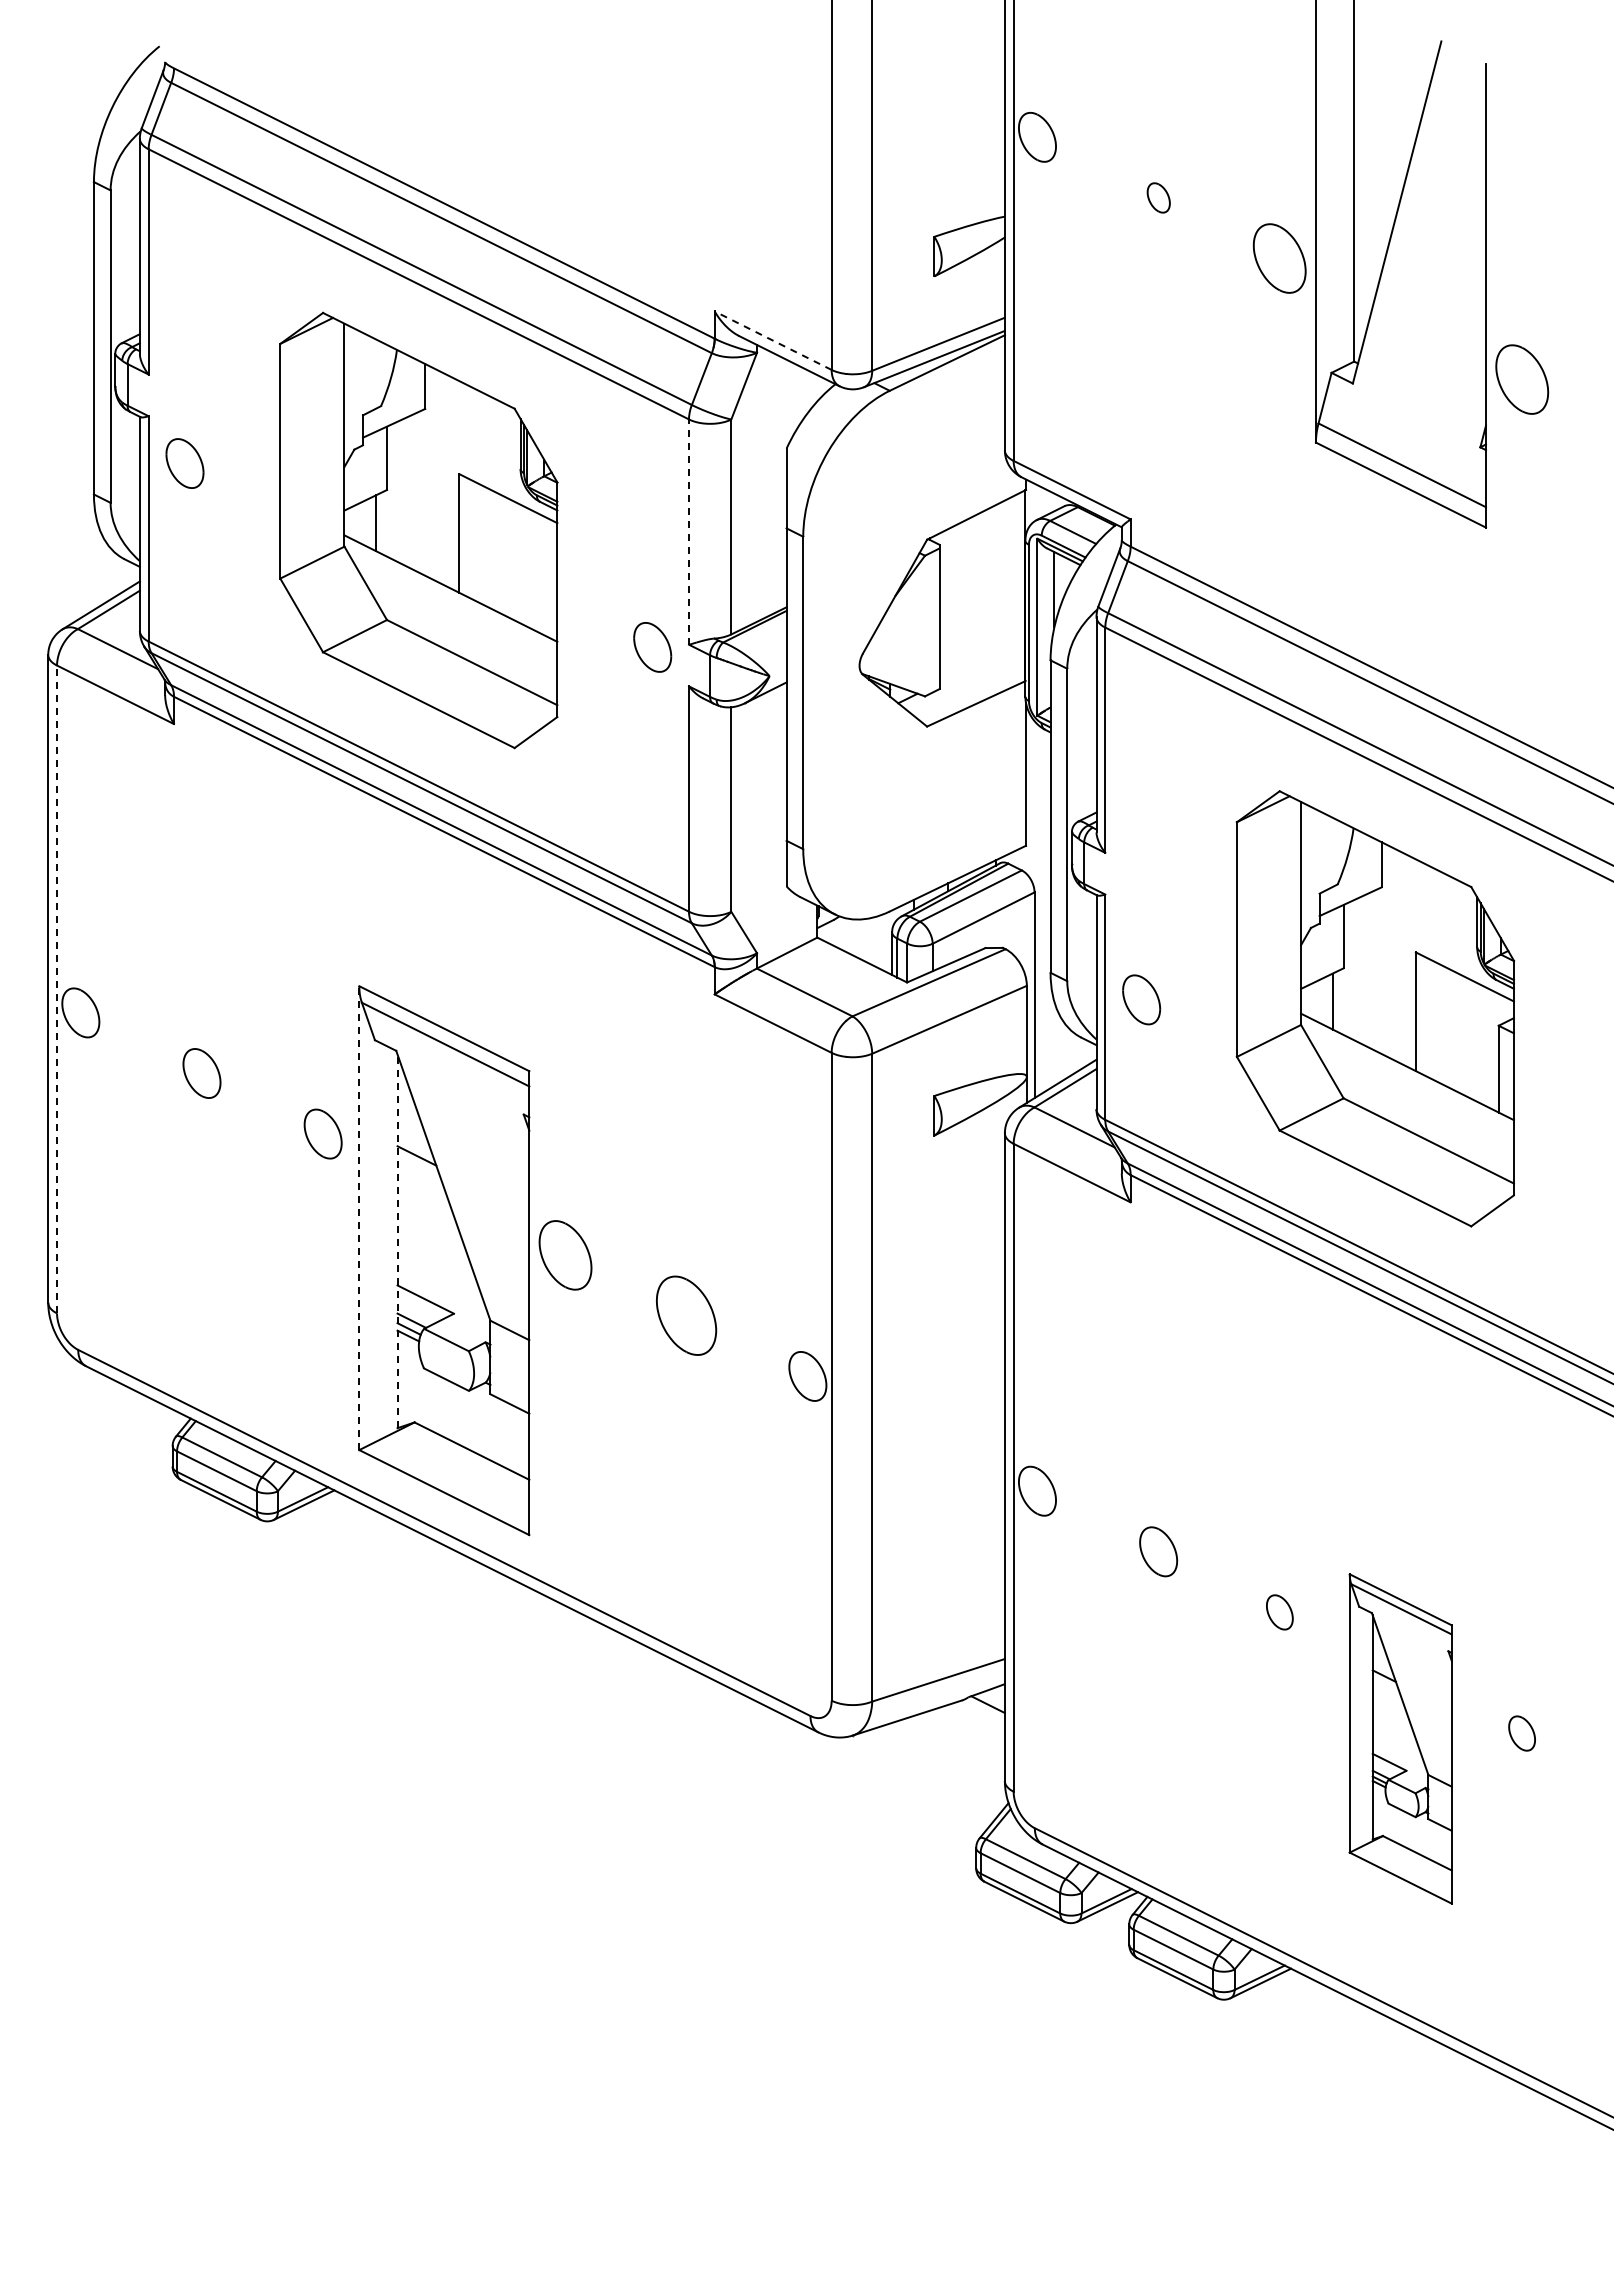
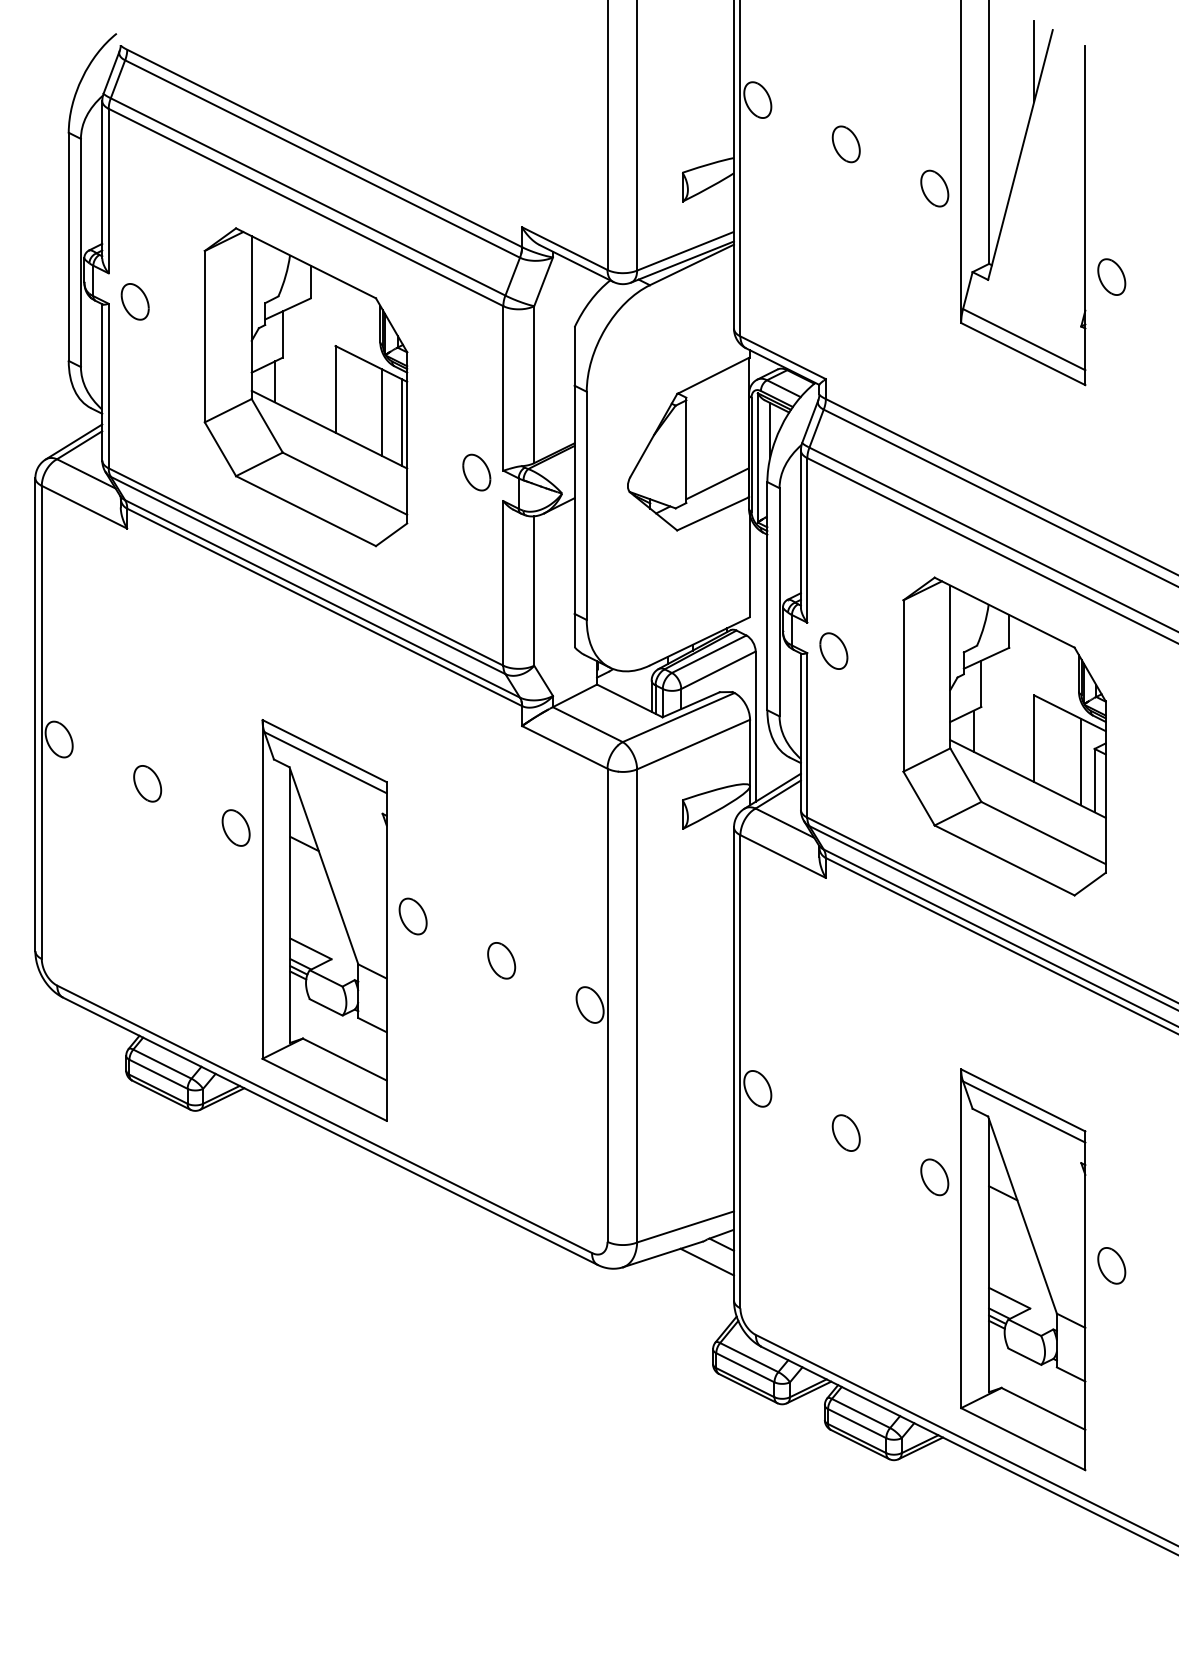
line: (1415, 84) -> (1033, 61), added
part: (1158, 197) -> (846, 144), size x1.67
part: (1279, 258) -> (934, 188), size x0.71
line: (772, 340) -> (564, 248), dashed -> solid
part: (1521, 379) -> (1111, 276), size x0.71
part: (184, 463) -> (134, 301), moved
line: (689, 532) -> (503, 388), dashed -> solid
line: (522, 565) -> (381, 412), added
line: (550, 578) -> (402, 422), added
line: (982, 662) -> (717, 483), added
line: (57, 989) -> (42, 722), dashed -> solid
part: (1141, 999) -> (833, 650), moved
line: (1479, 1043) -> (1080, 761), added
line: (359, 1218) -> (262, 889), dashed -> solid
line: (397, 1241) -> (290, 906), dashed -> solid
part: (565, 1254) -> (413, 915), size x0.71
part: (686, 1315) -> (501, 960), size x0.62
part: (1279, 1612) -> (934, 1177), size x1.43
line: (967, 1728) -> (706, 1262), added
part: (1521, 1733) -> (1111, 1265), size x1.43
part: (1400, 1738) -> (1022, 1269), size x1.67

